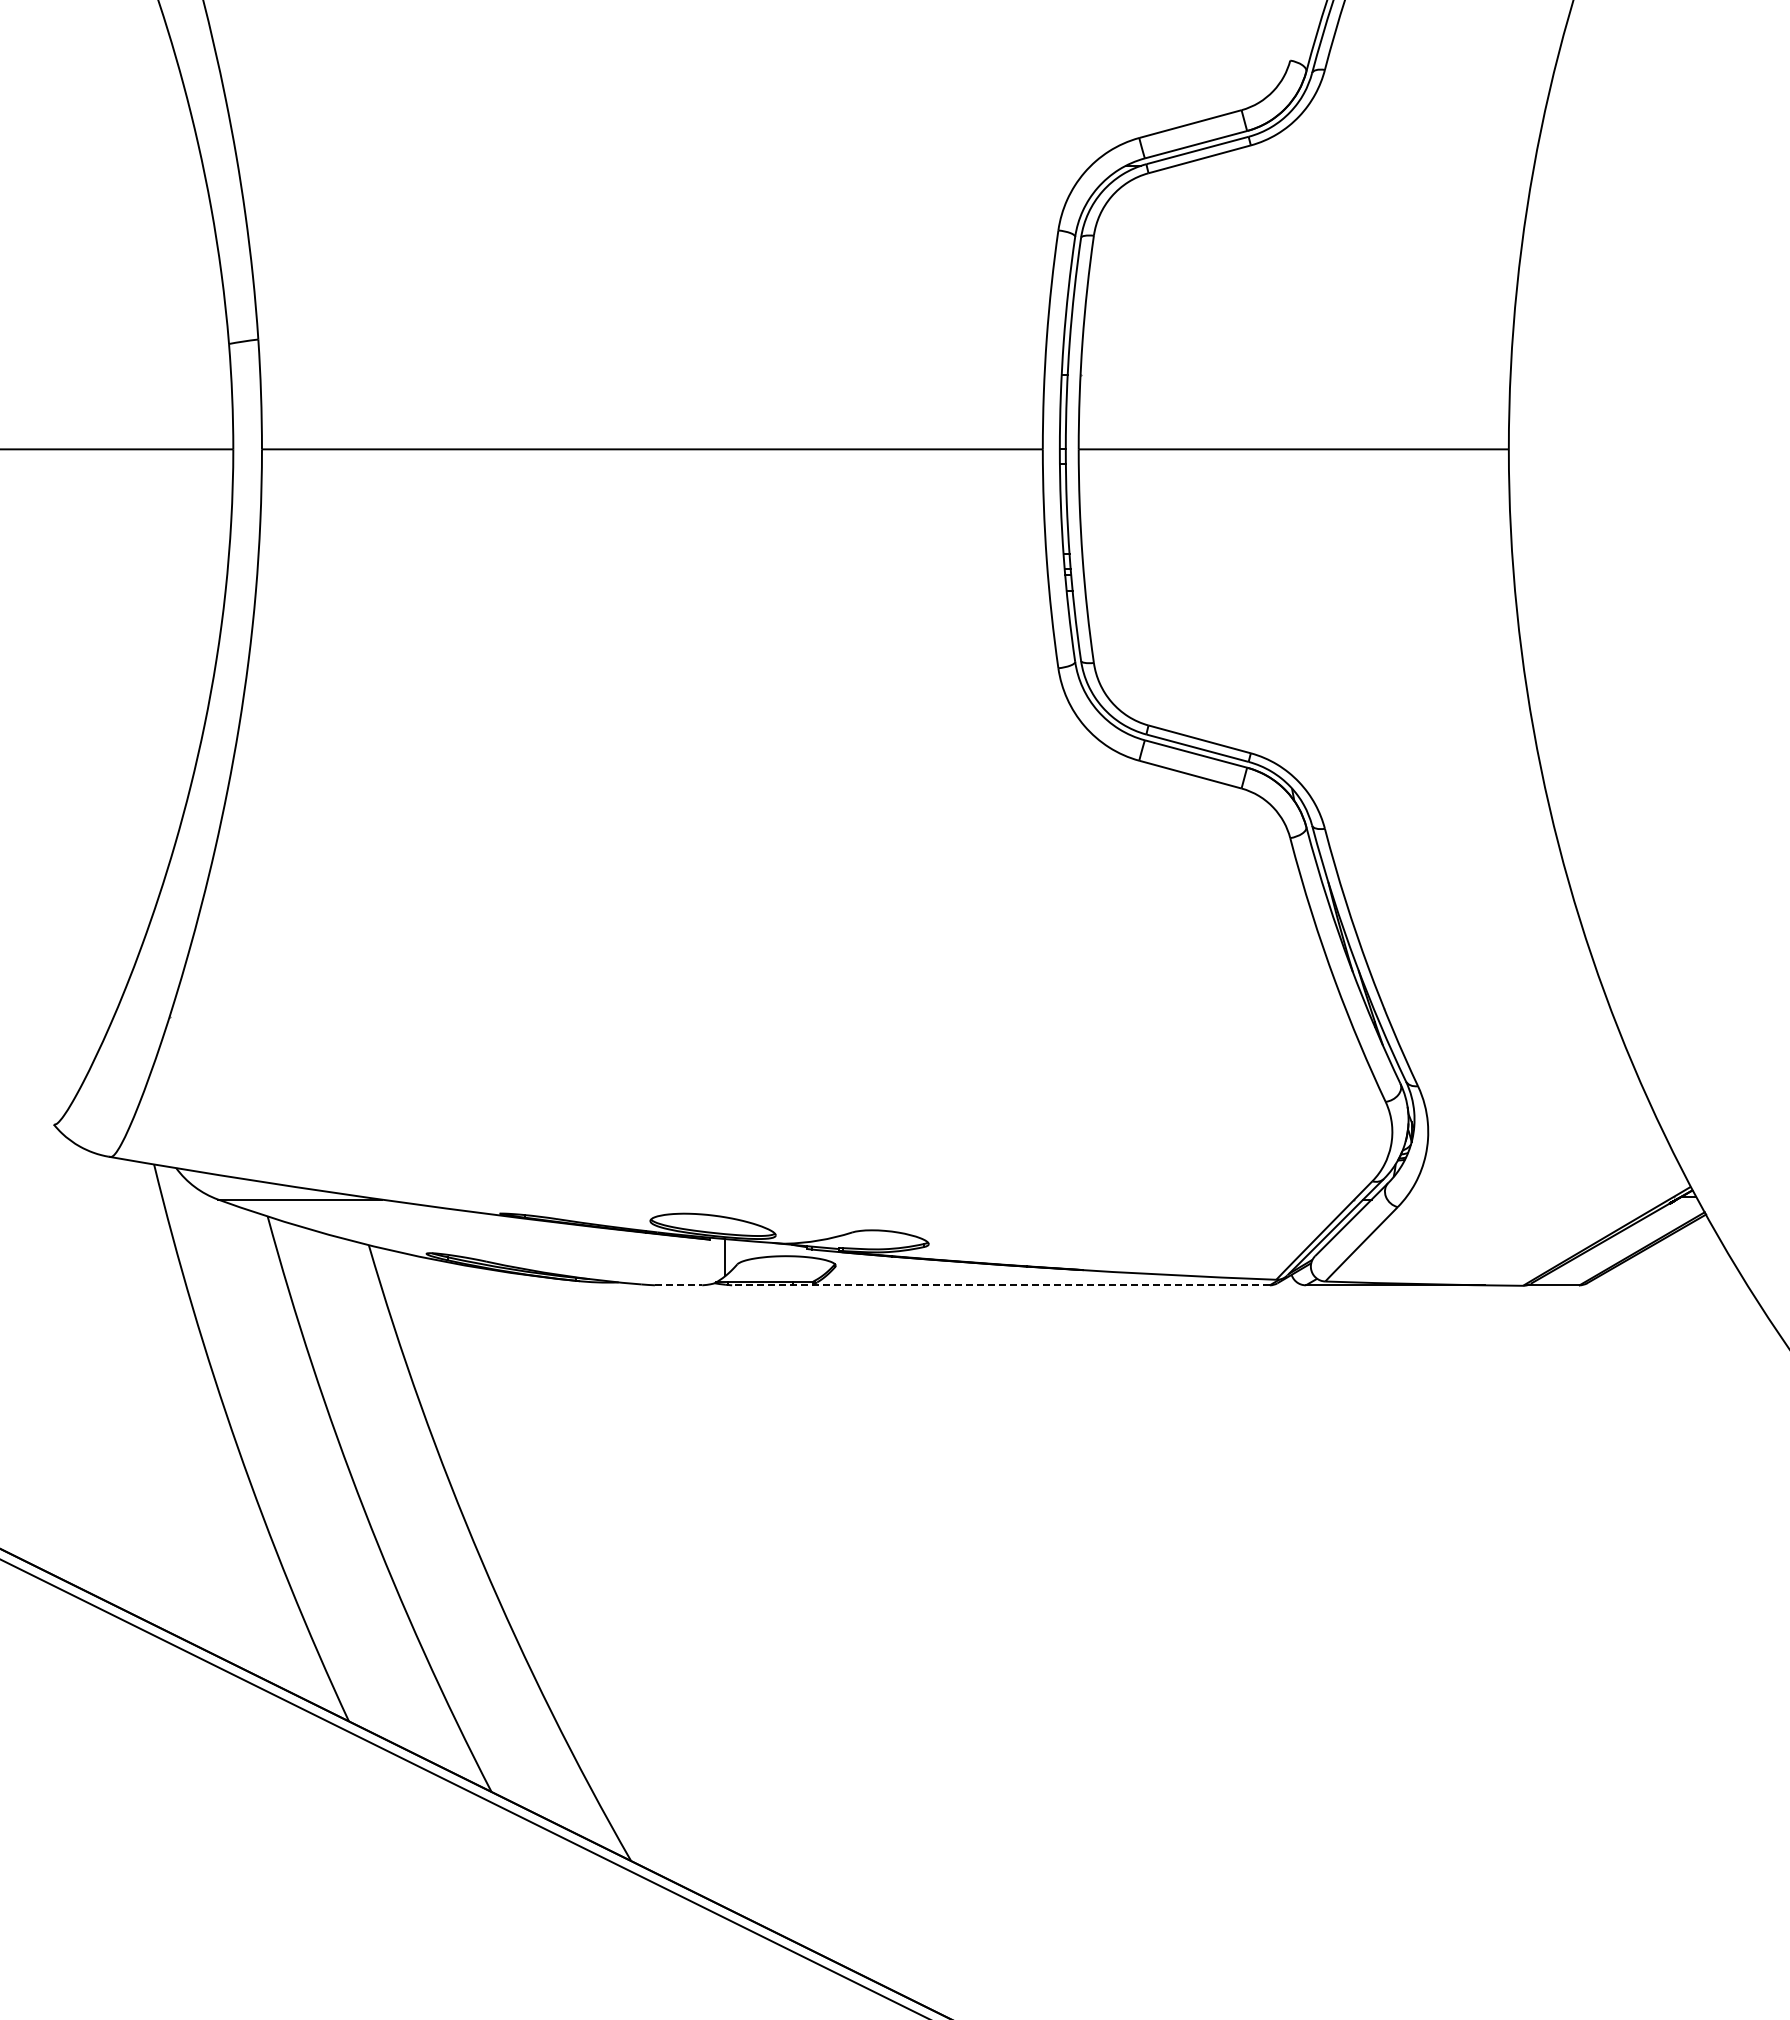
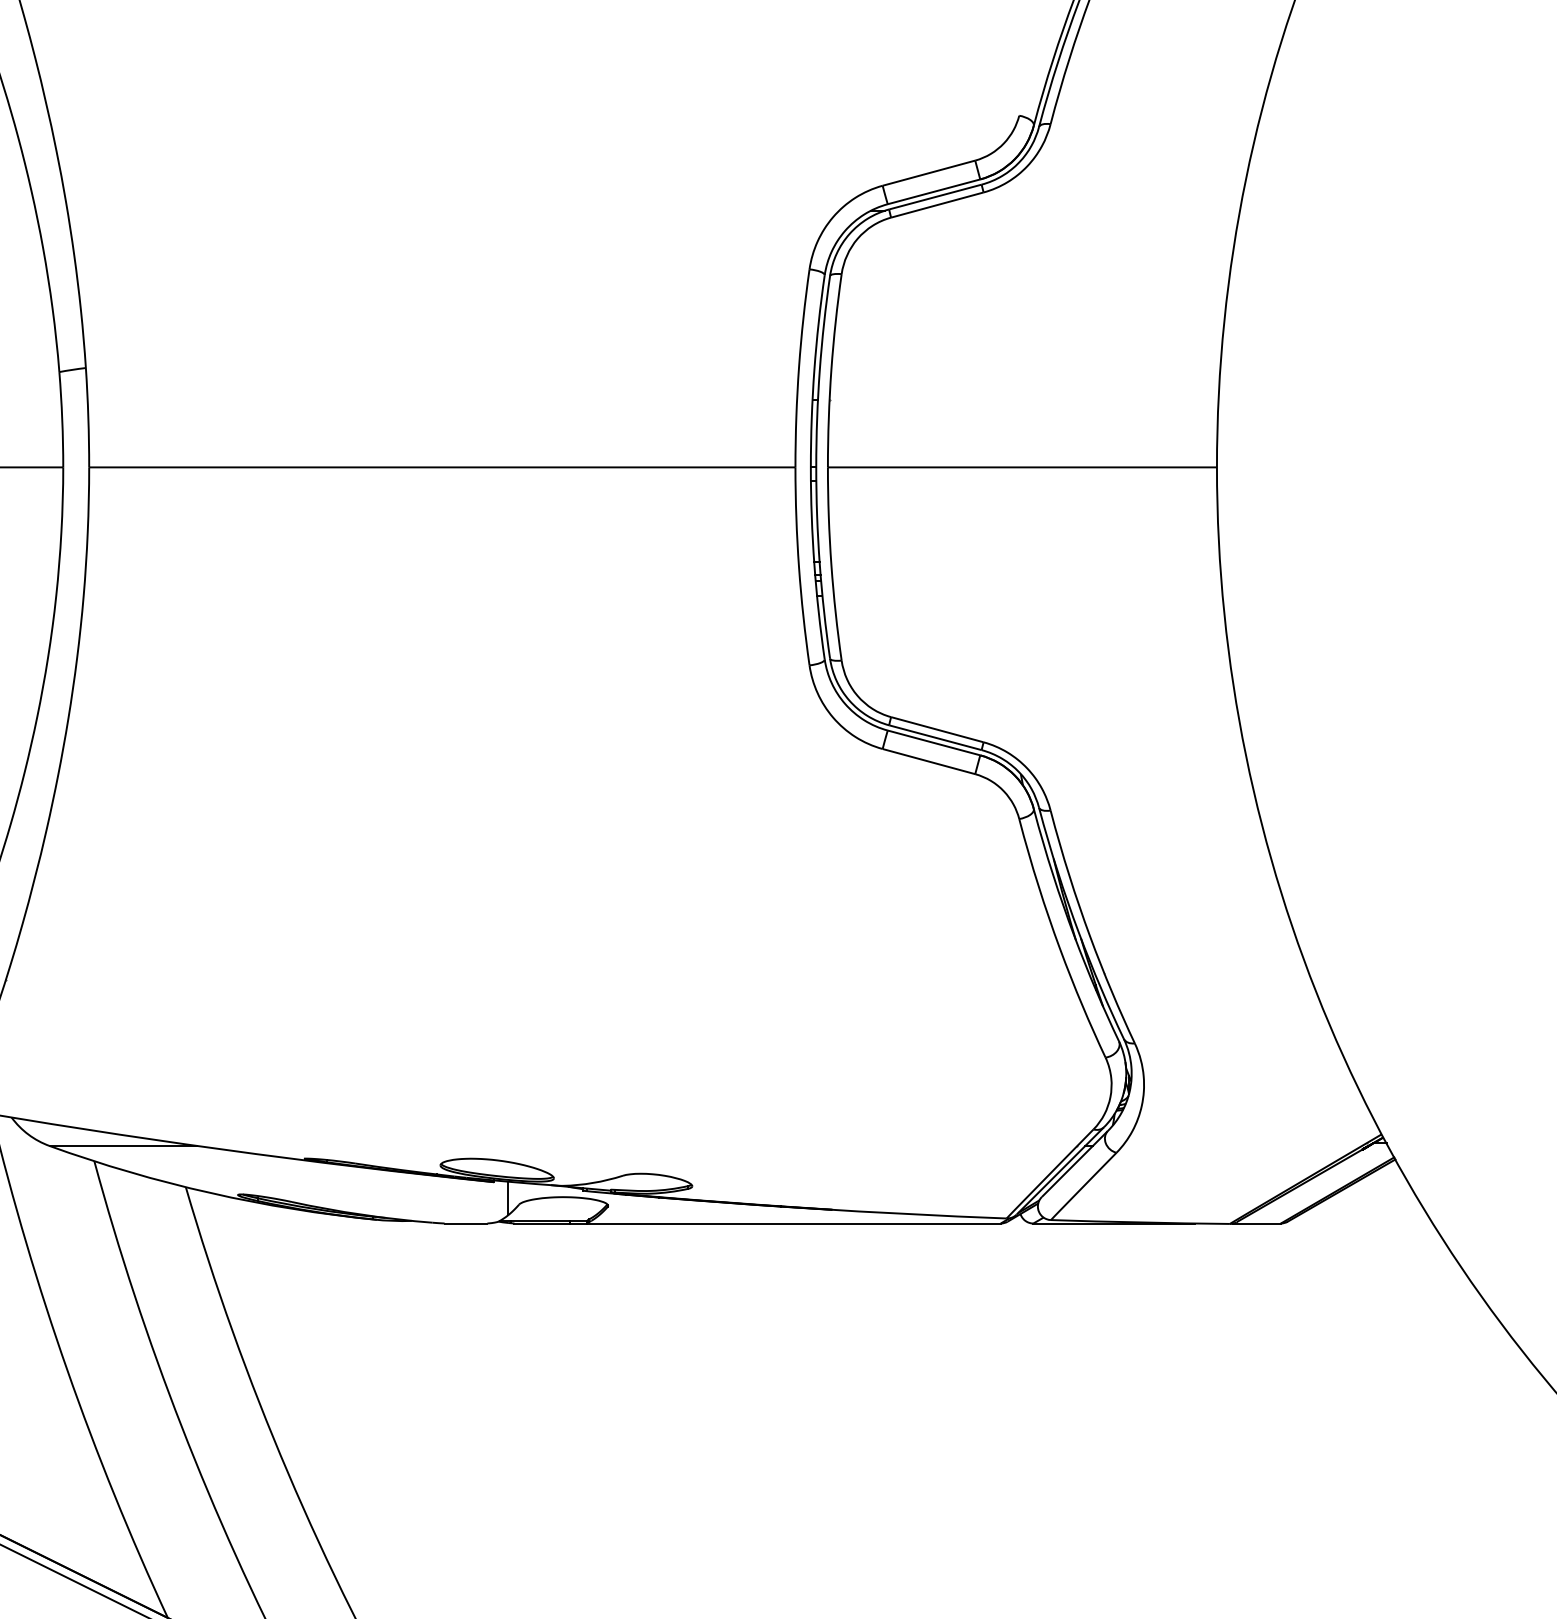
line: (678, 1285) -> (465, 1223), dashed -> solid
line: (1001, 1285) -> (758, 1223), dashed -> solid

